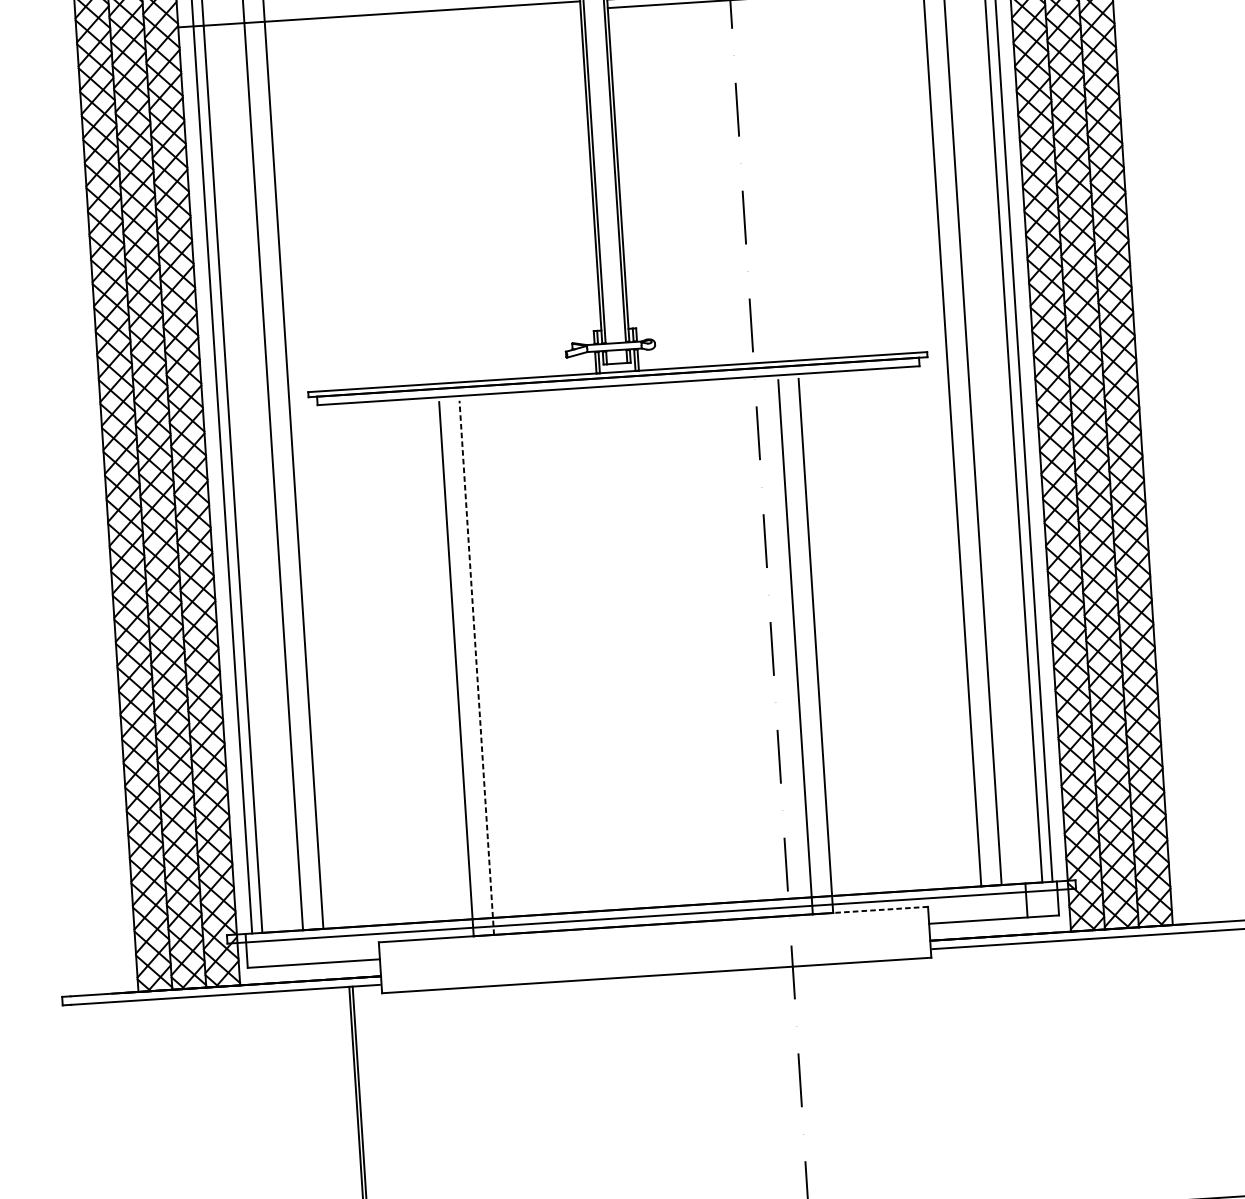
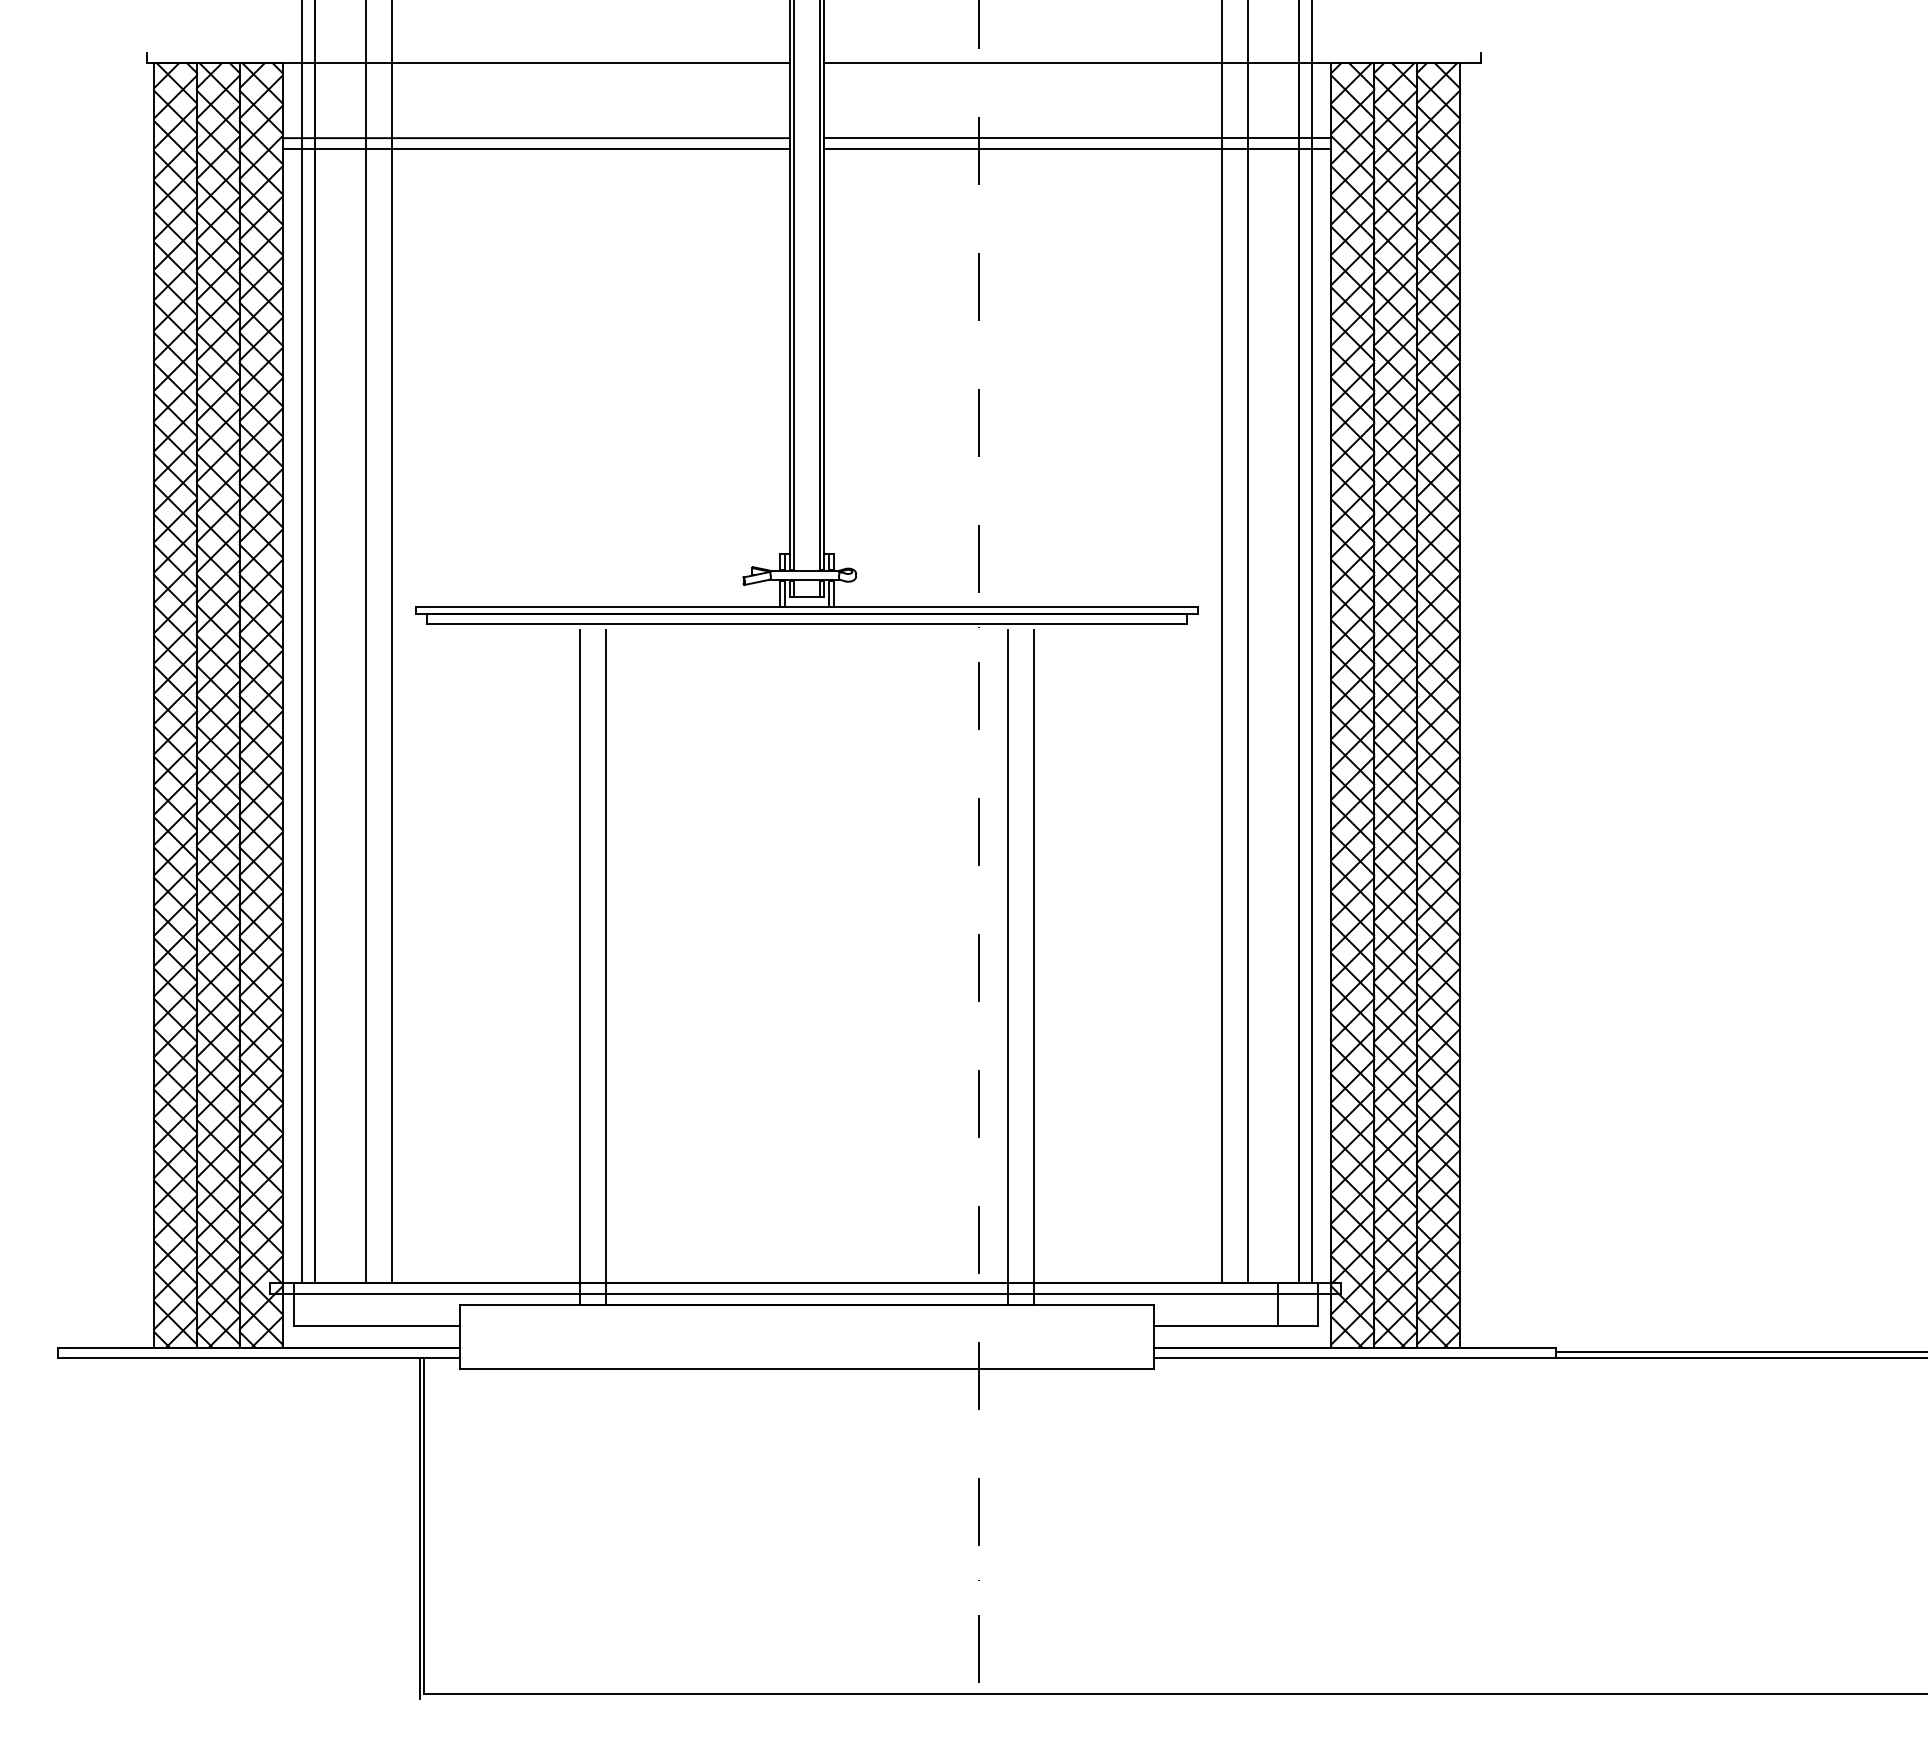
line: (379, 22) -> (535, 148), added
line: (476, 667) -> (605, 967), dashed -> solid
line: (880, 909) -> (1093, 1304), dashed -> solid

